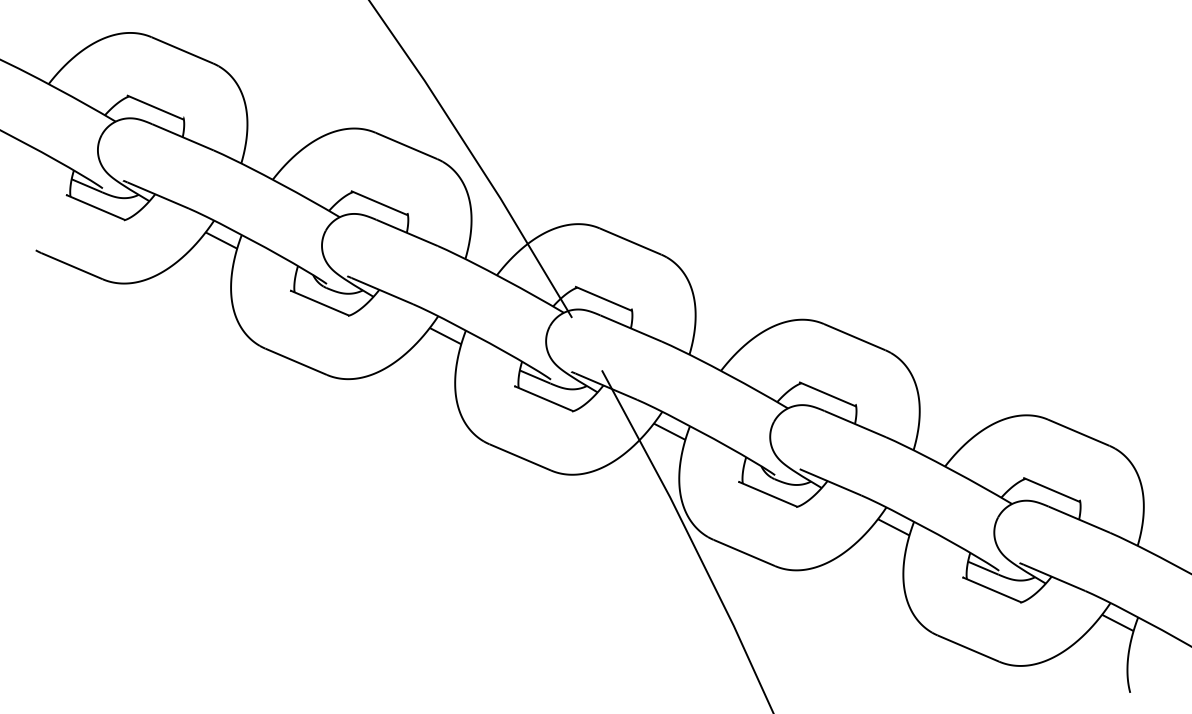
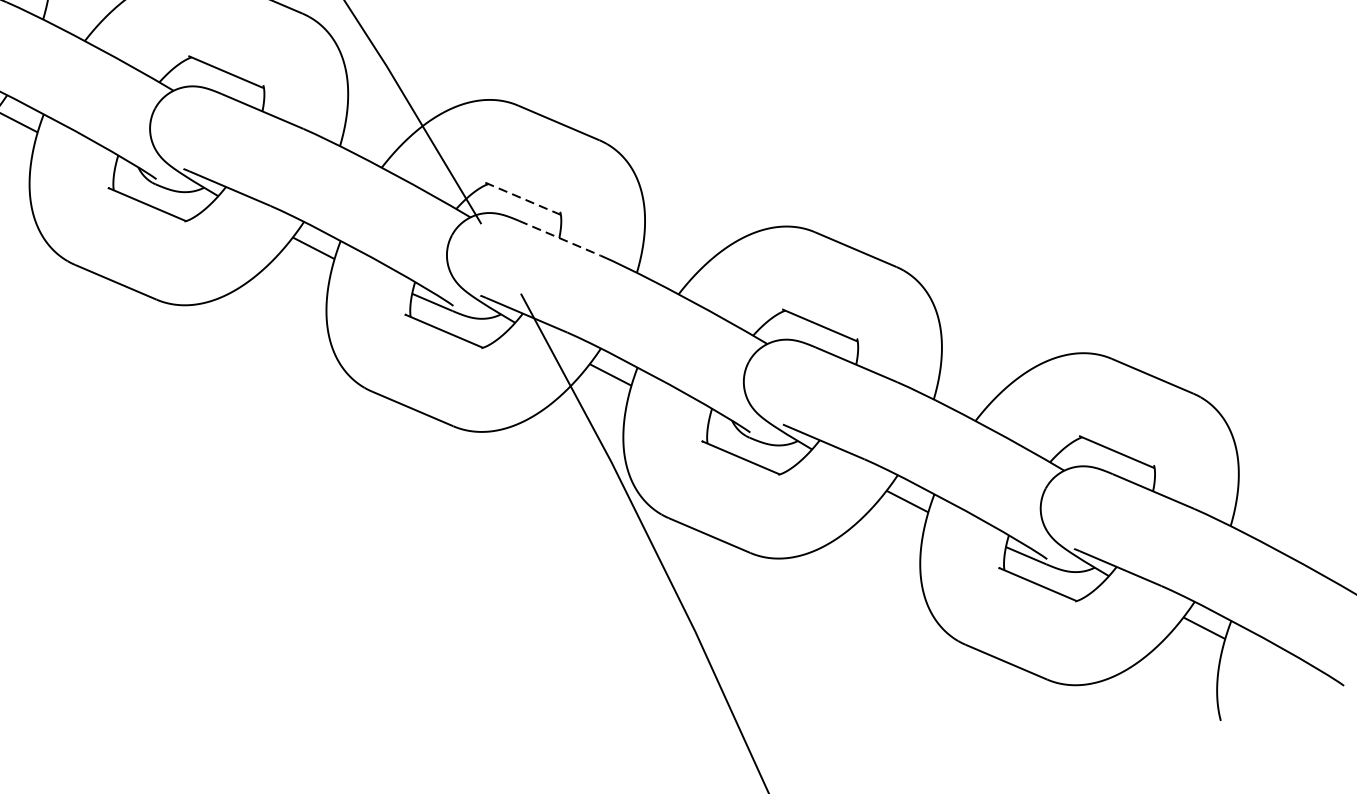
line: (603, 298) -> (522, 198), solid -> dashed
line: (631, 328) -> (560, 238), solid -> dashed

